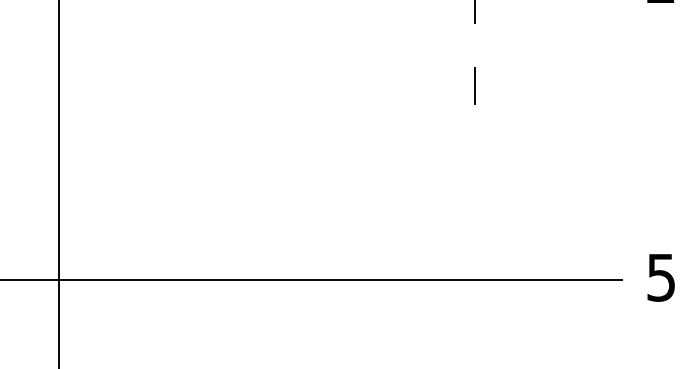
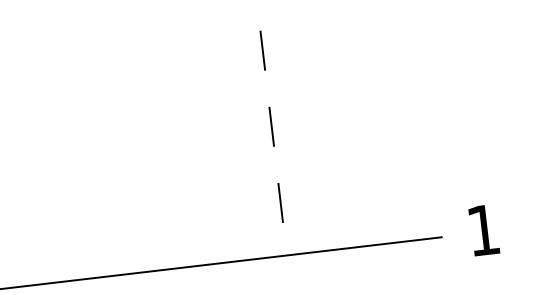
line: (474, 157) -> (271, 126), added
line: (474, 229) -> (280, 202), added
text: (660, 277) -> (482, 230), 5 -> 1

